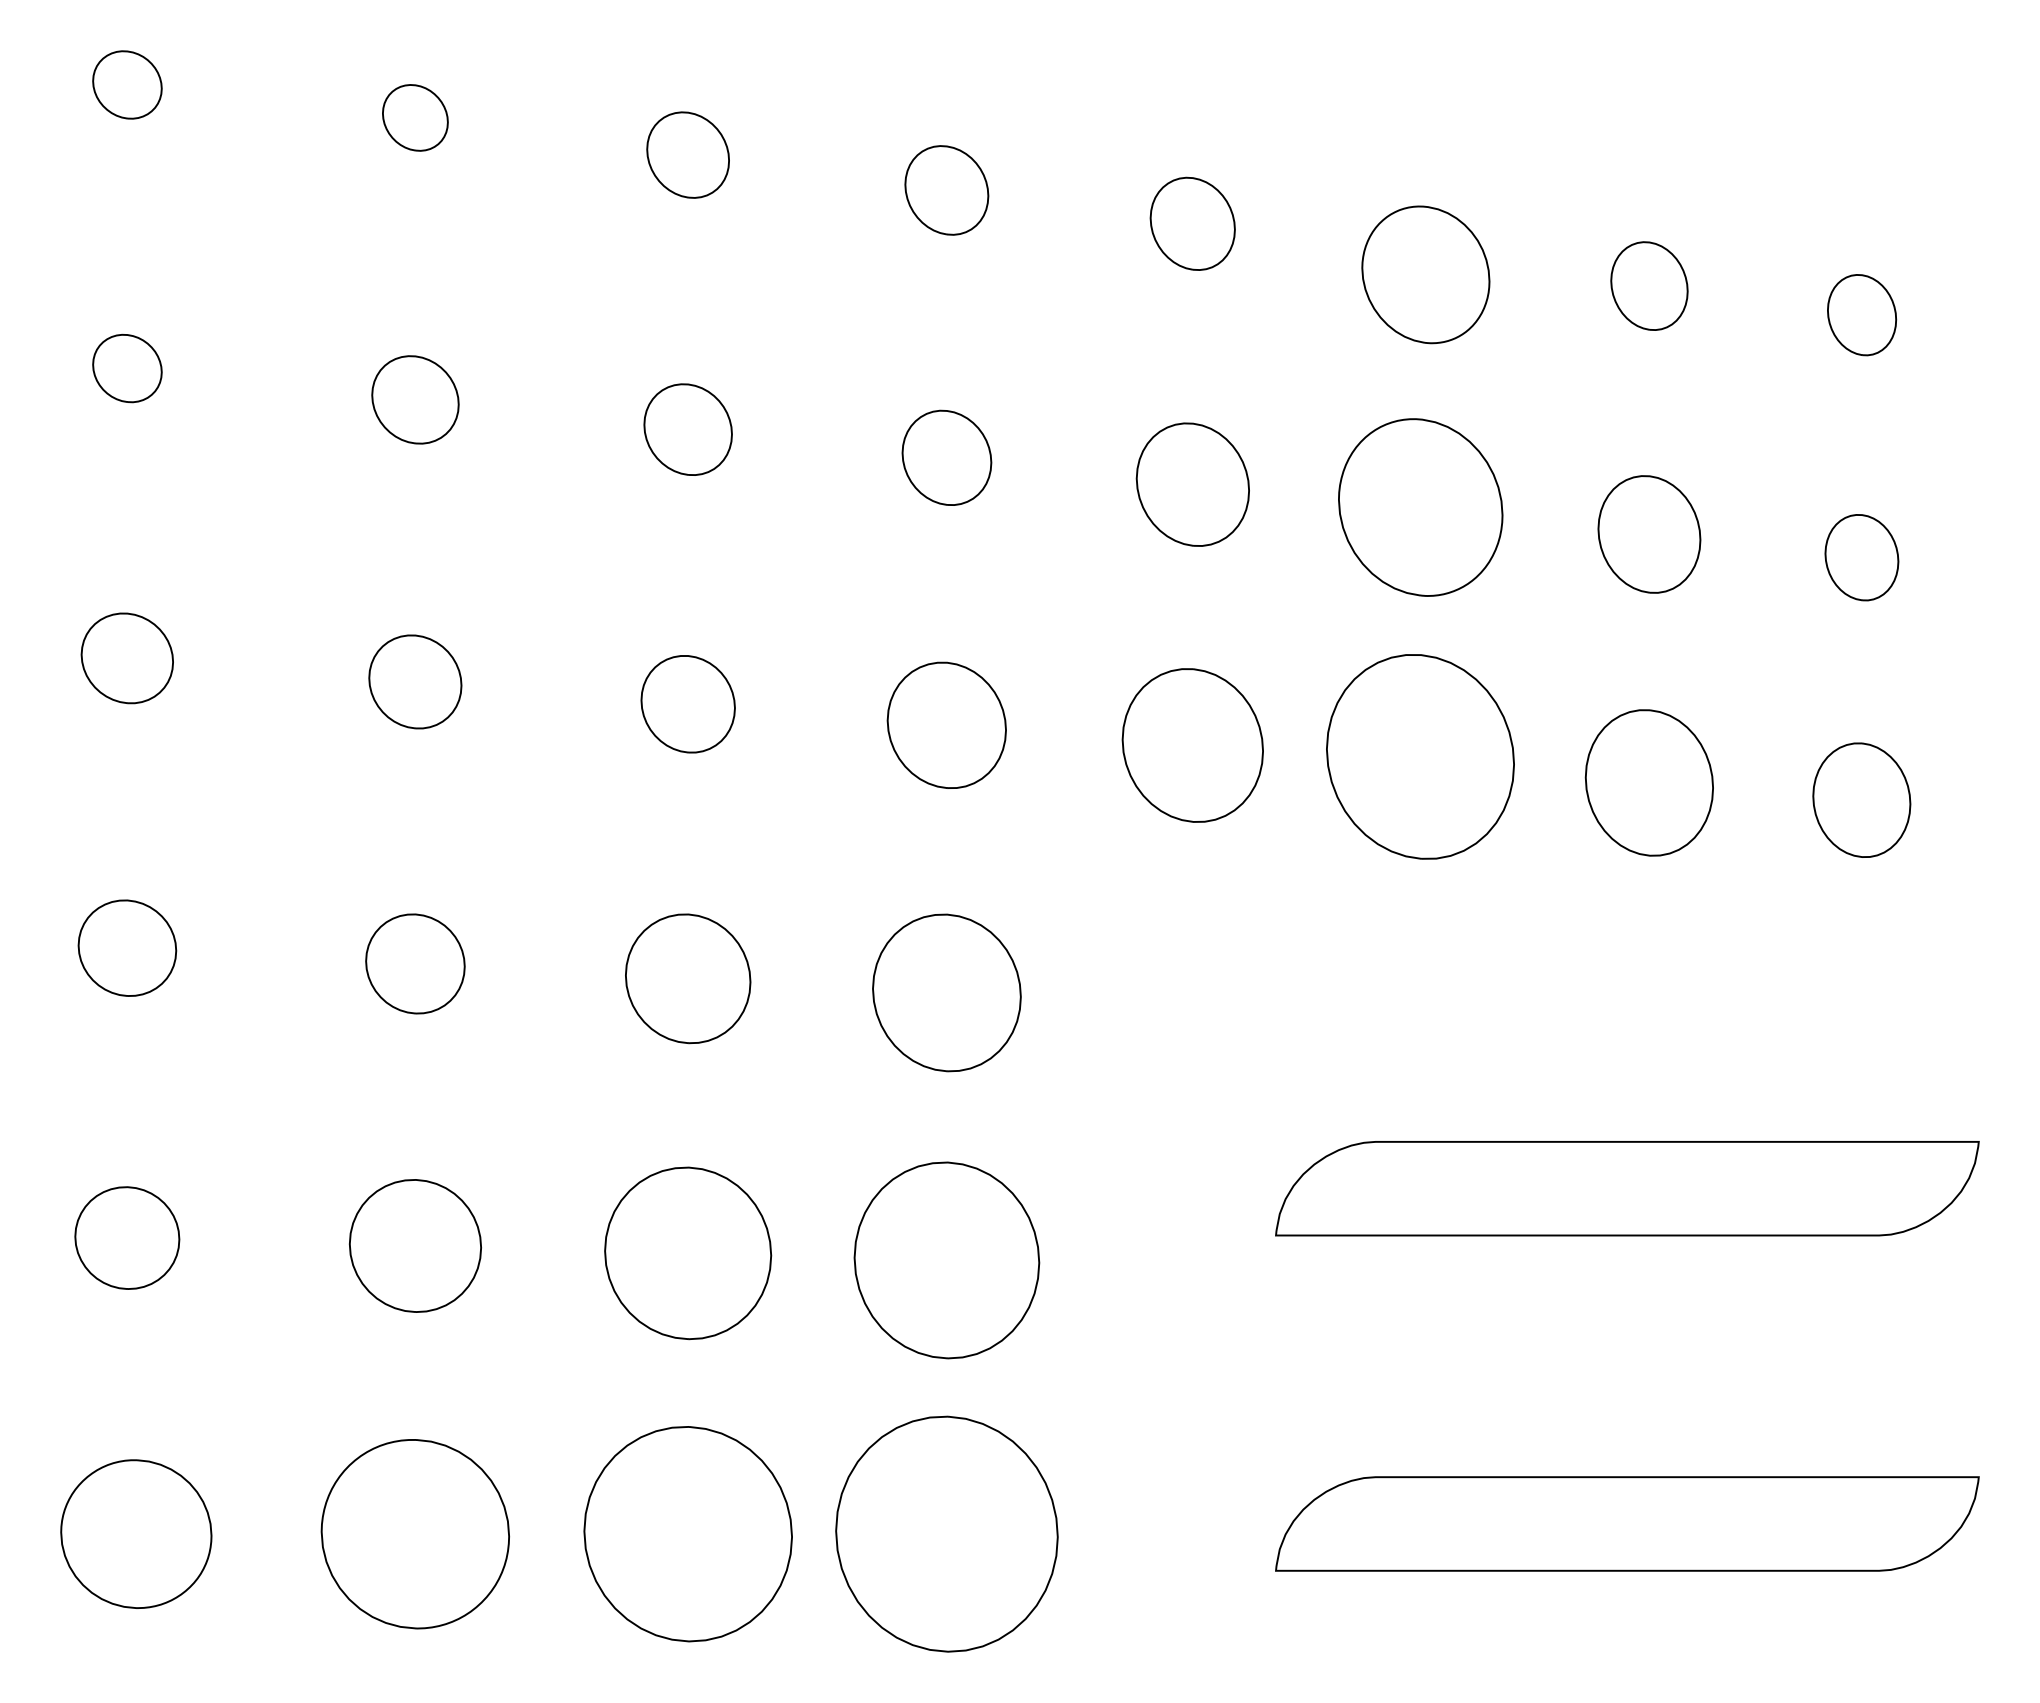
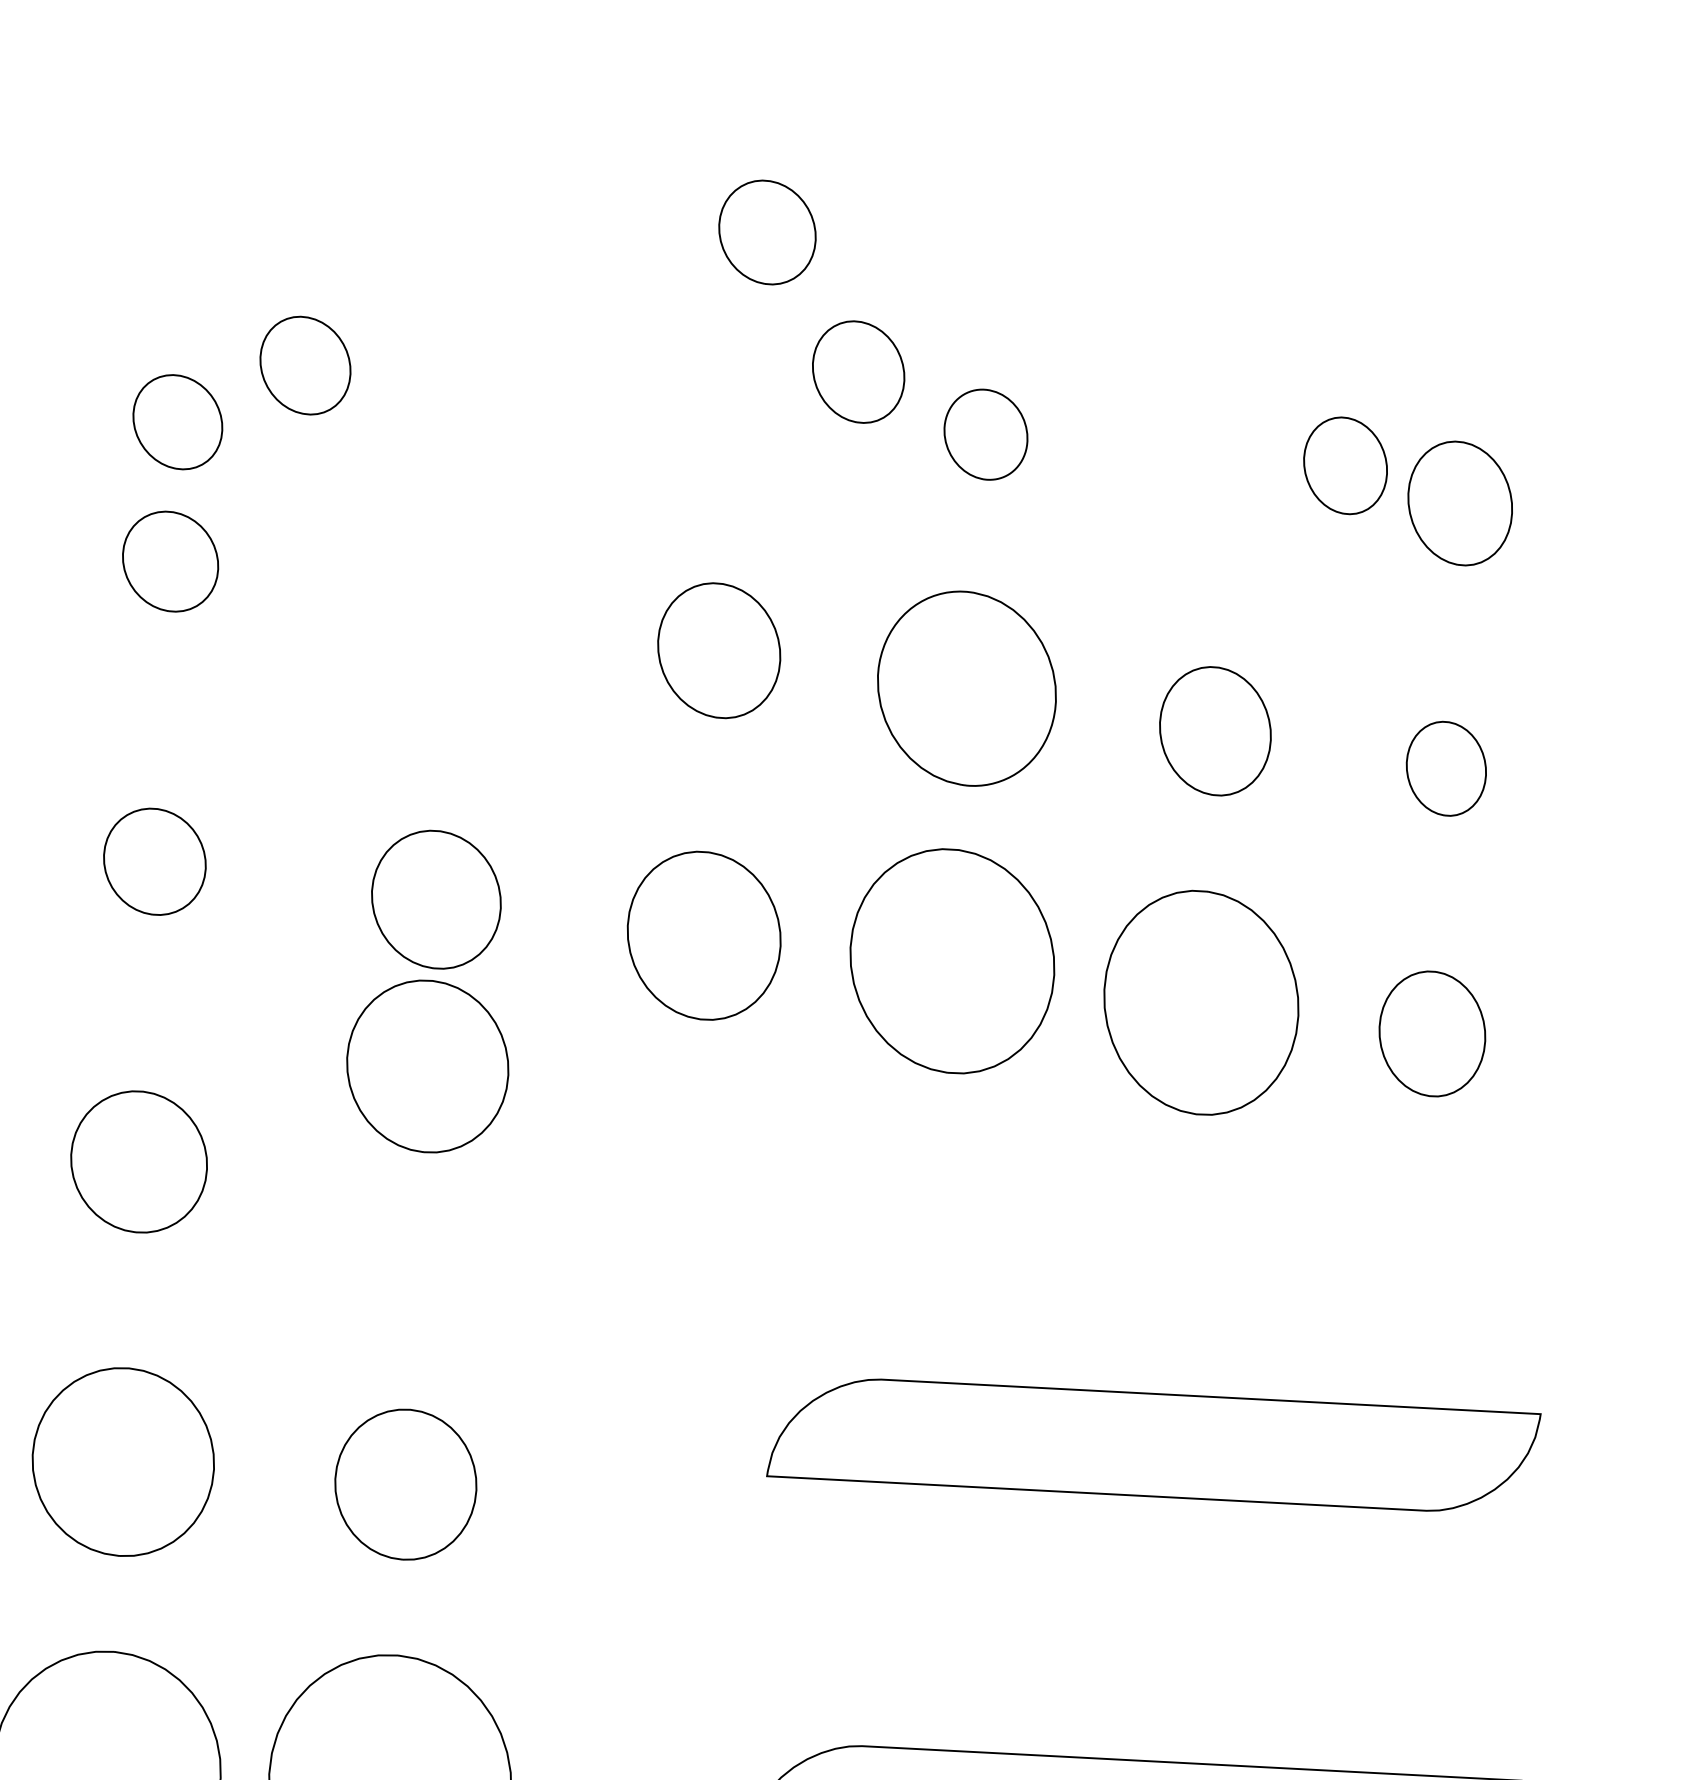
part: (687, 154) -> (177, 421), moved
part: (946, 190) -> (305, 365), moved
part: (1192, 223) -> (858, 371), moved
part: (1425, 274) -> (985, 434), size x0.6
part: (1649, 285) -> (1345, 465), moved
part: (1862, 315) -> (1460, 504), size x1.4
part: (946, 457) -> (767, 232), moved
part: (1648, 782) -> (1200, 1002), size x1.4
part: (946, 992) -> (427, 1065), moved
part: (946, 1260) -> (405, 1484), size x0.7

